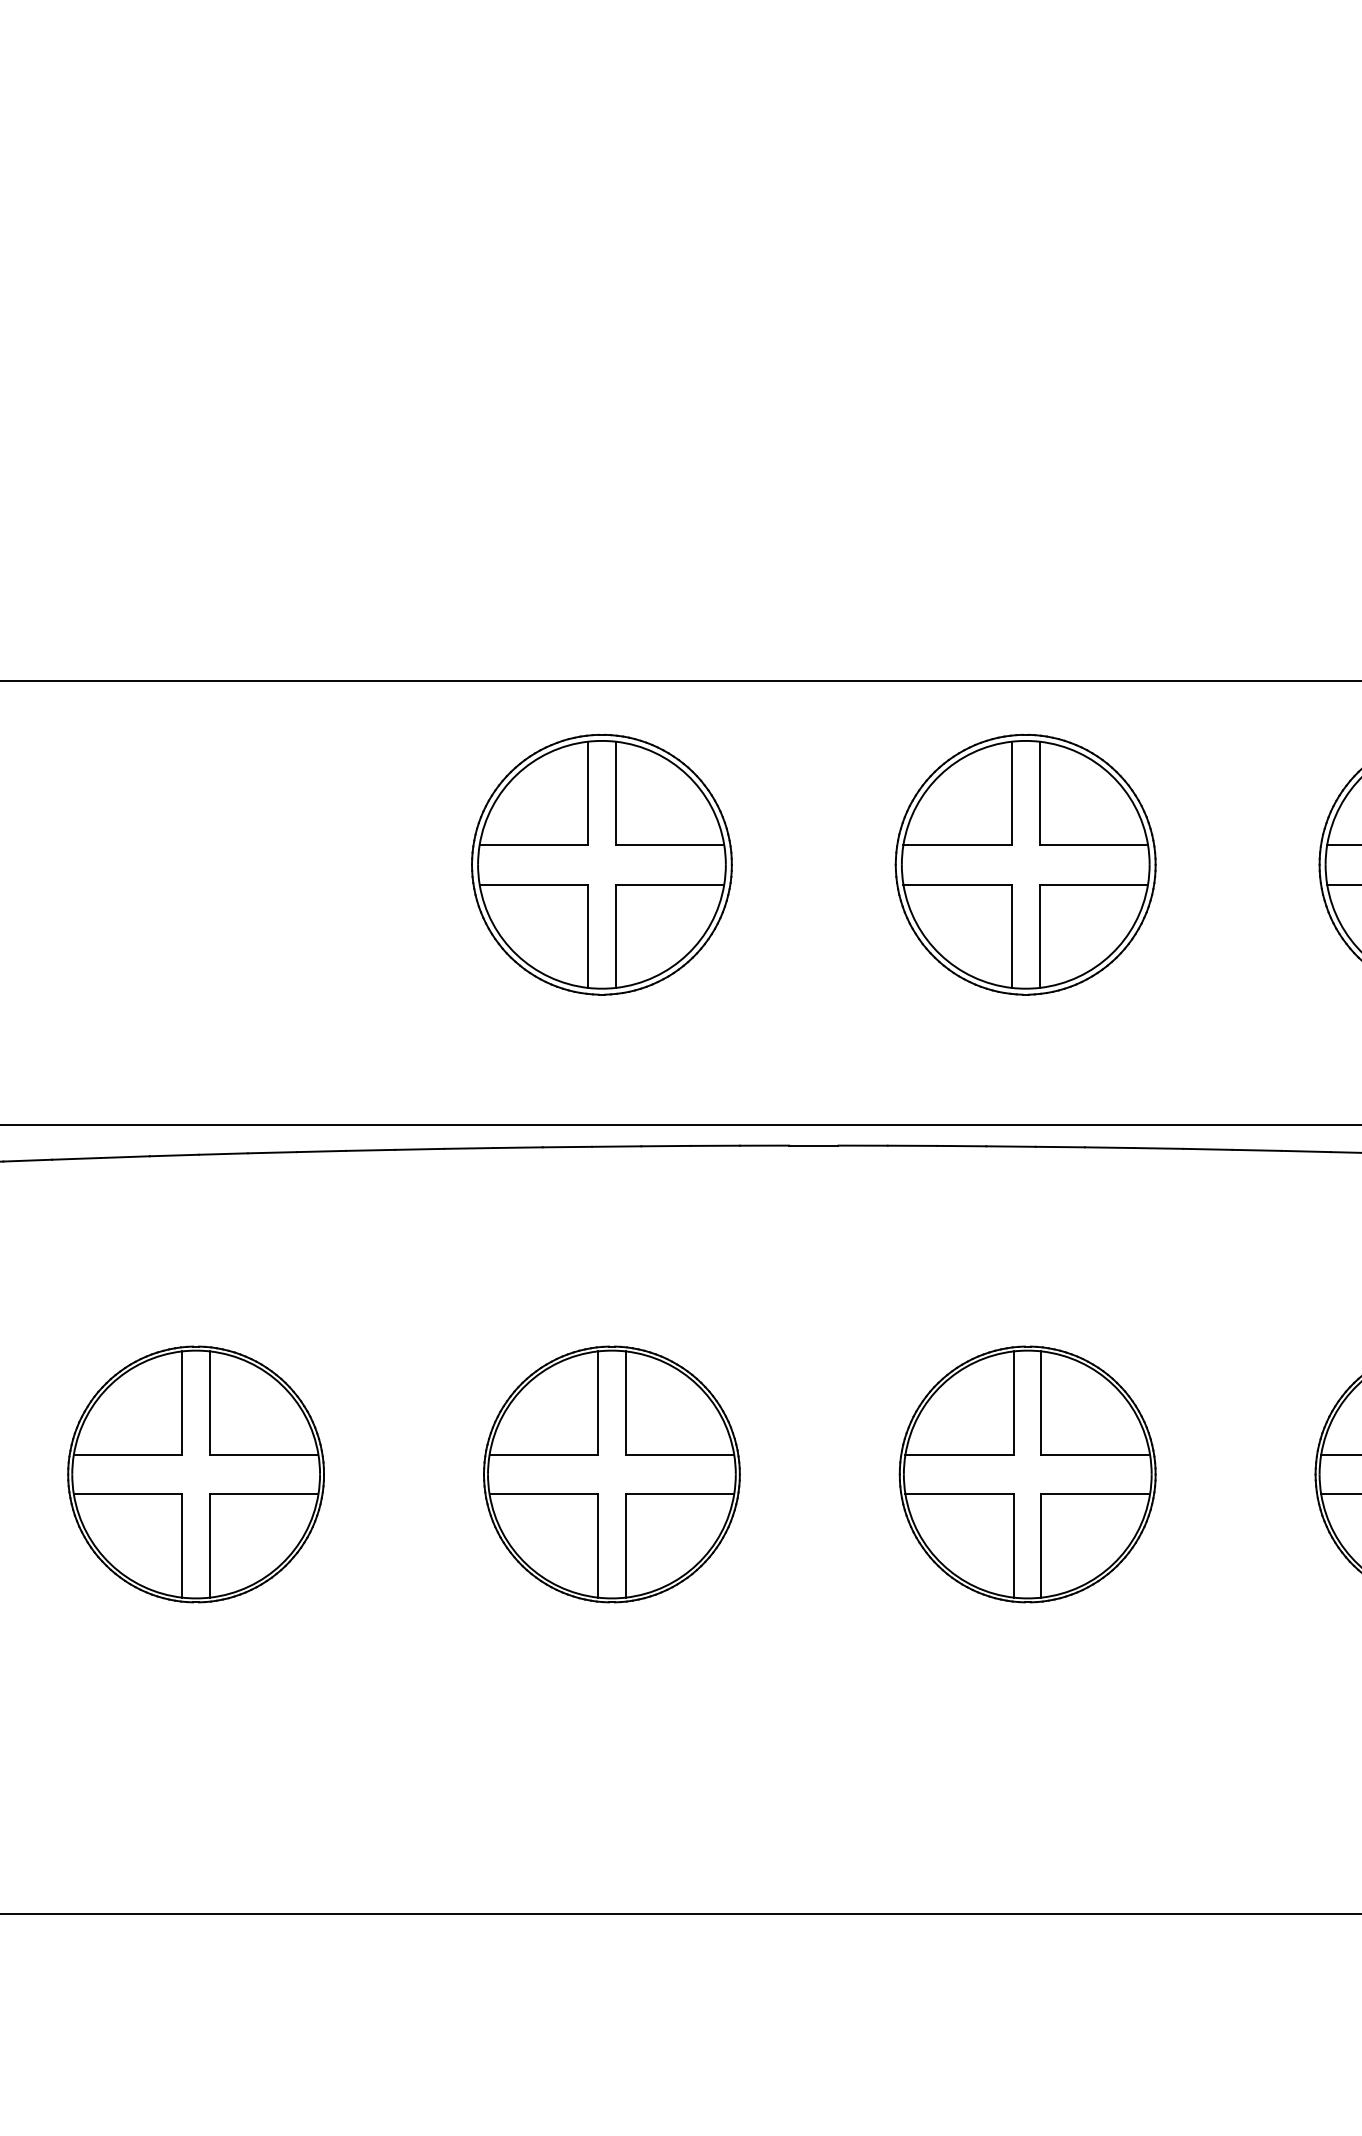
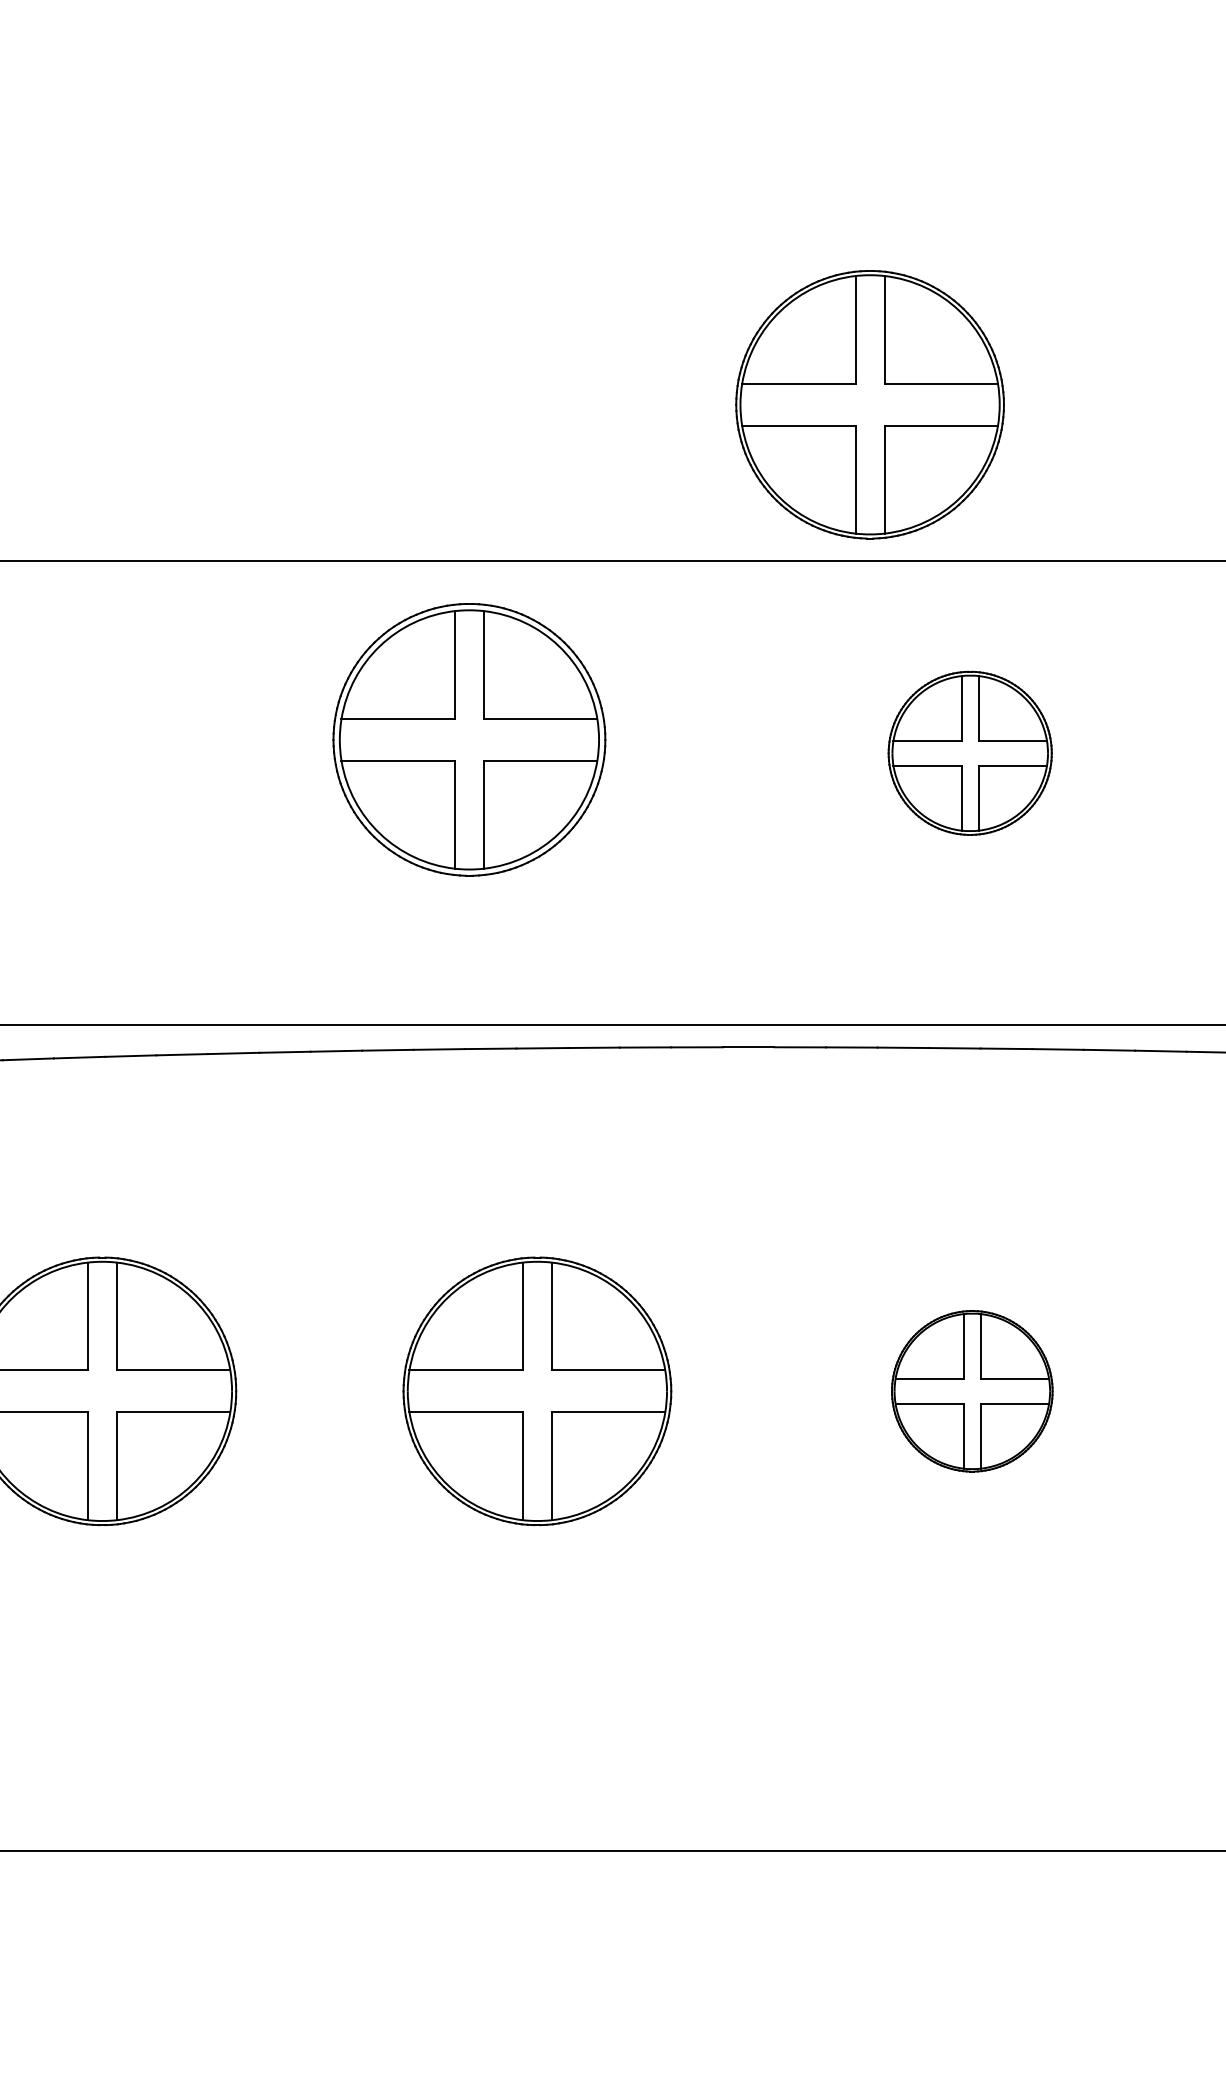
part: (929, 531) -> (869, 404), added
part: (601, 864) -> (468, 739), moved
part: (1025, 864) -> (970, 753), size x0.6
part: (1027, 1474) -> (972, 1391), size x0.6

